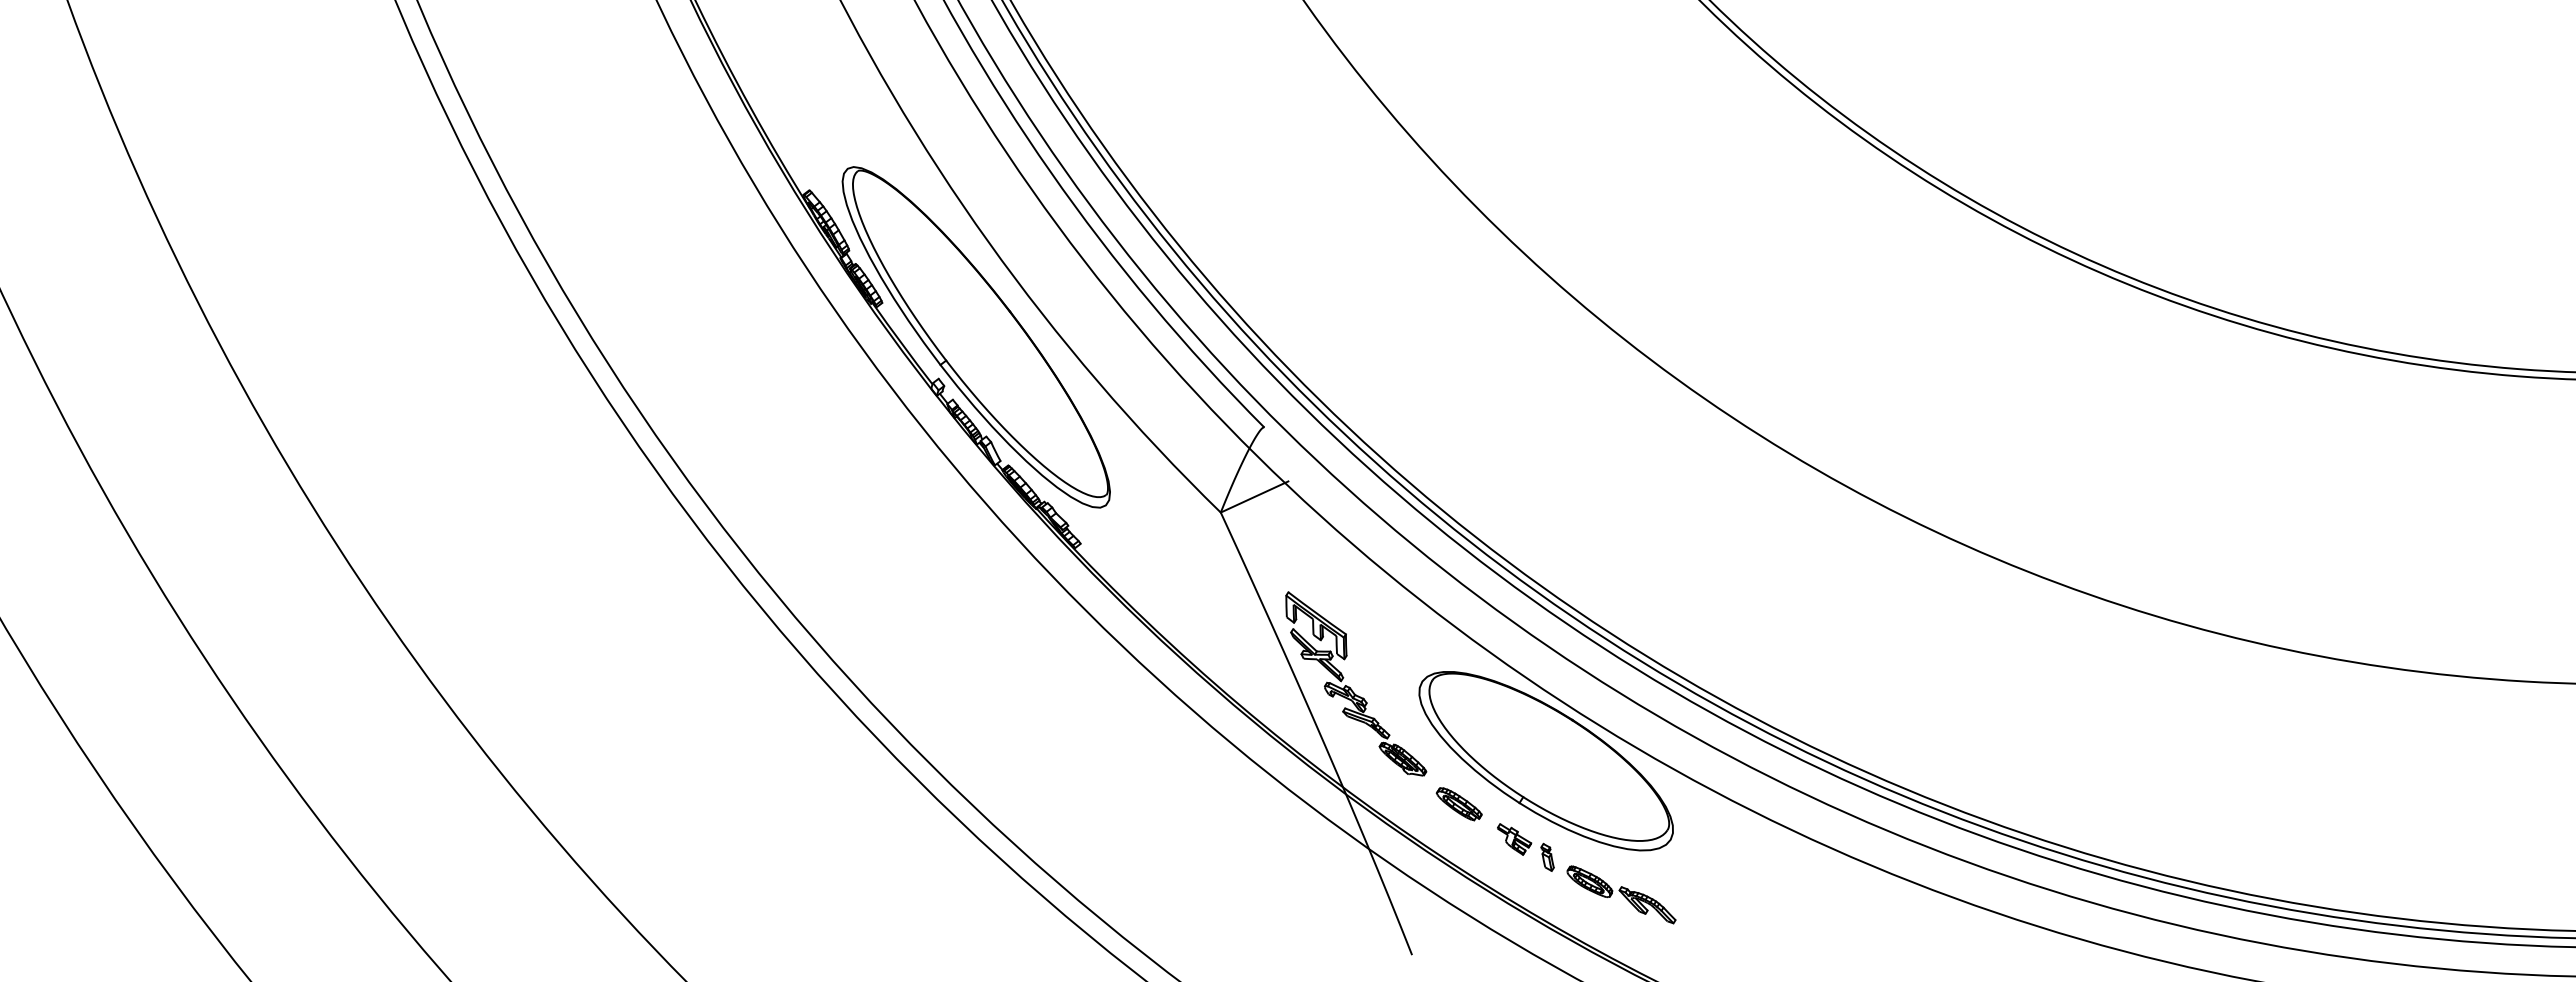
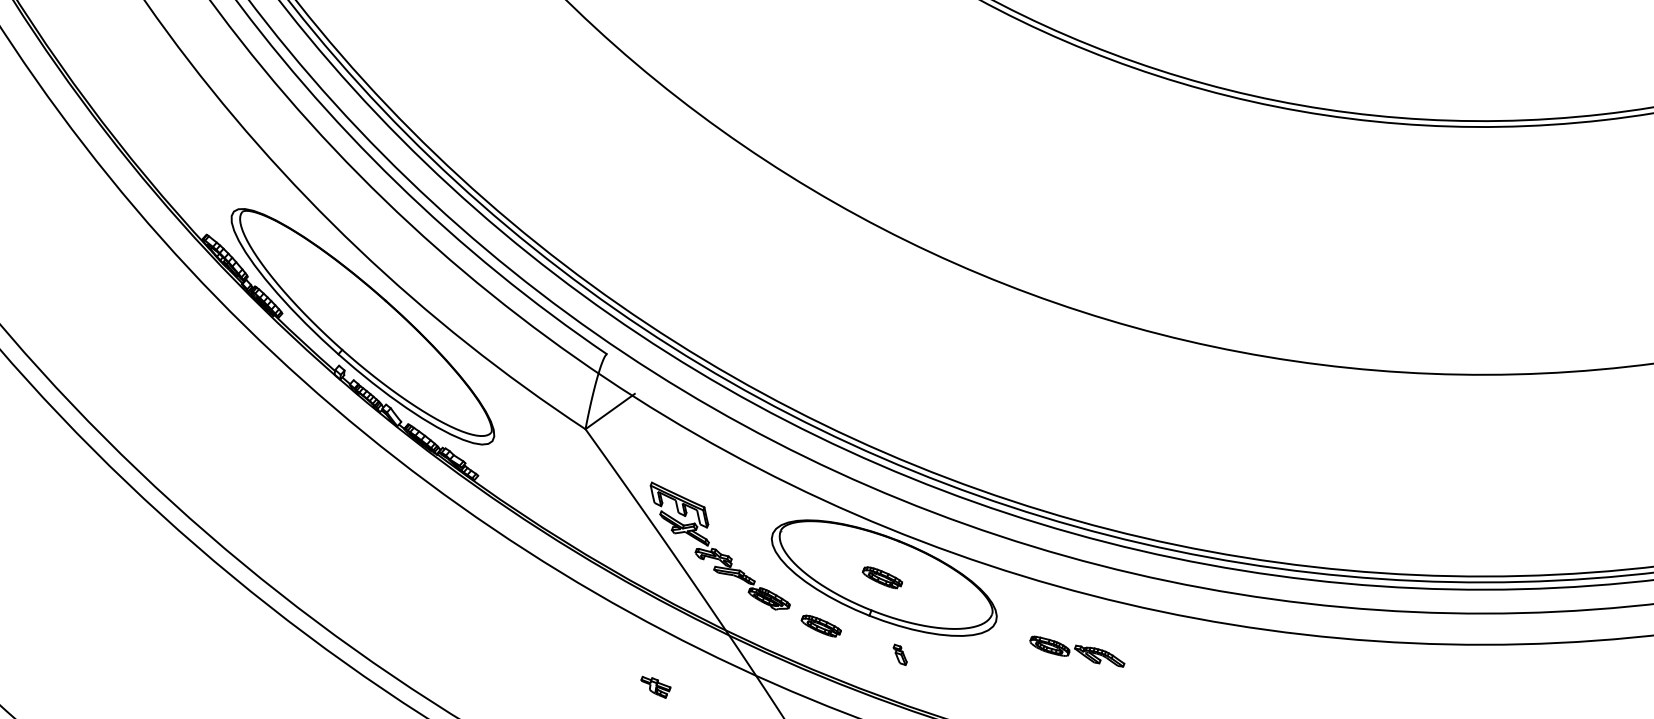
part: (1543, 760) -> (882, 577), added
part: (1514, 839) -> (656, 686), moved
part: (1621, 894) -> (1077, 651), moved

